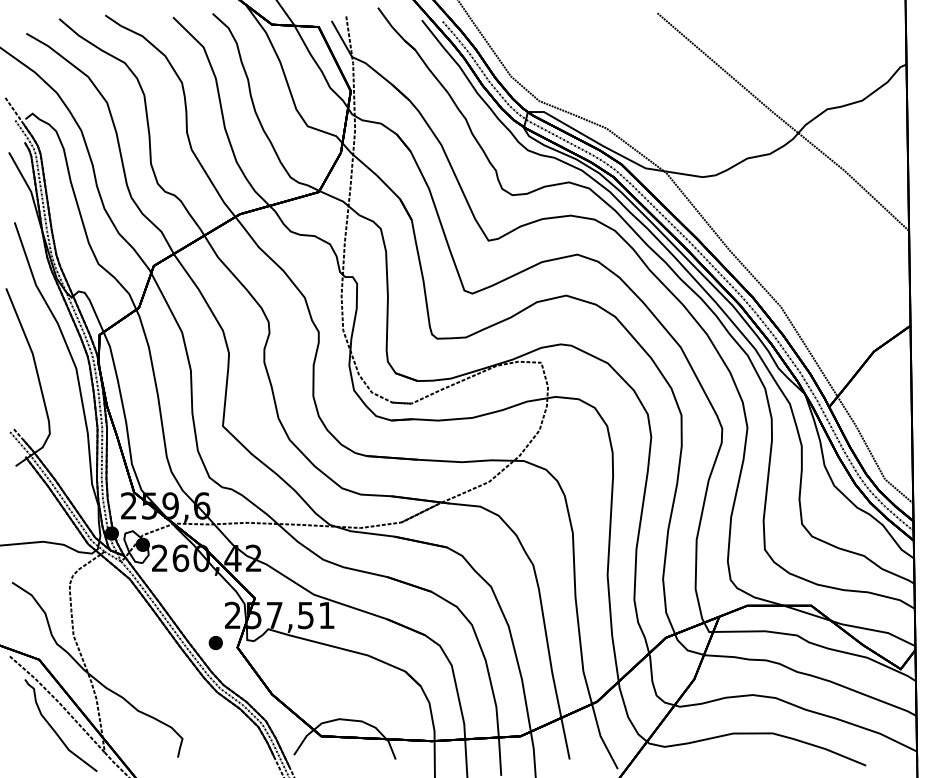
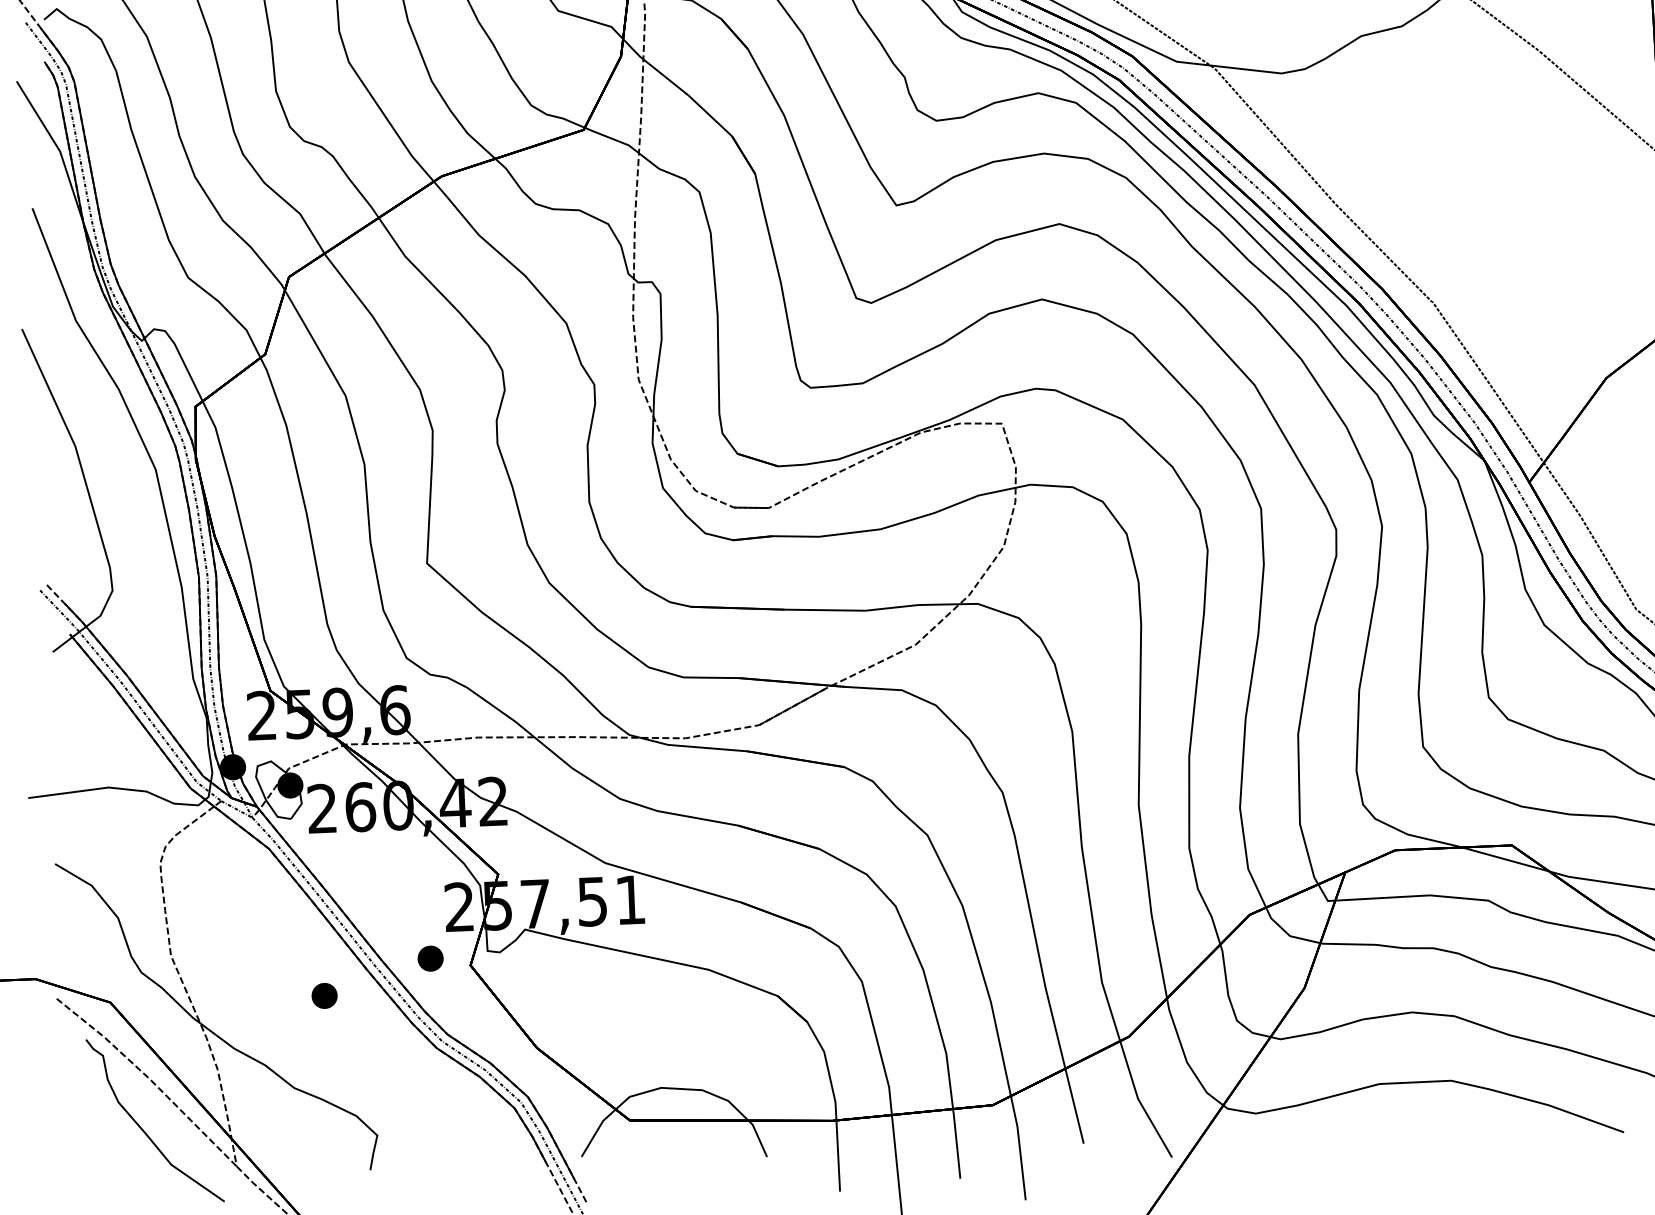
part: (156, 660) -> (323, 995), added

